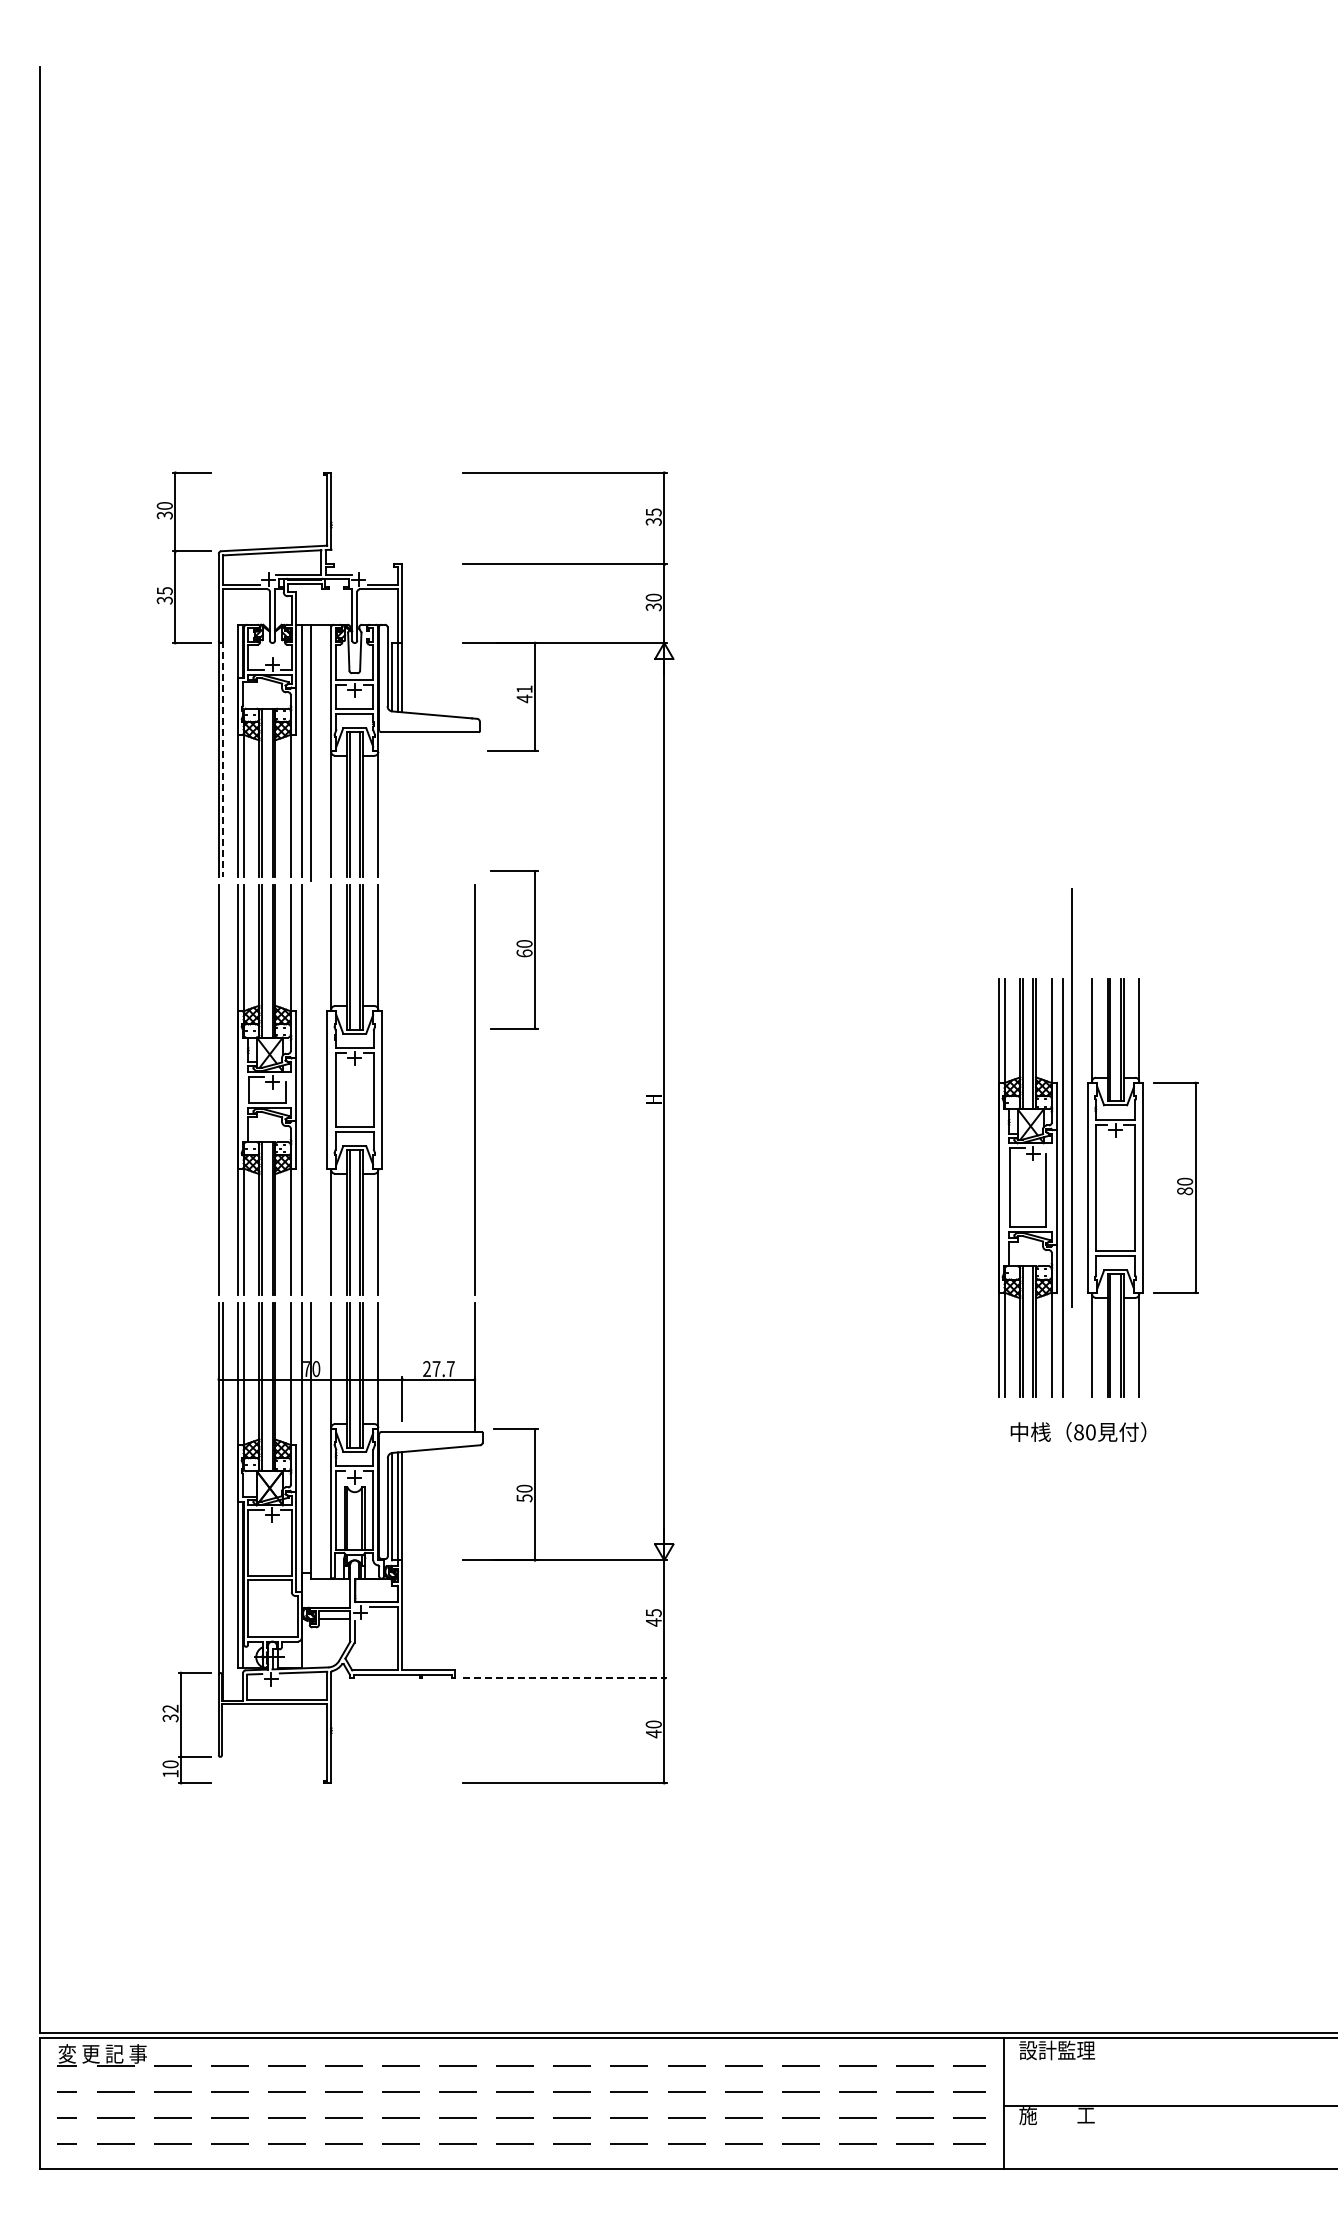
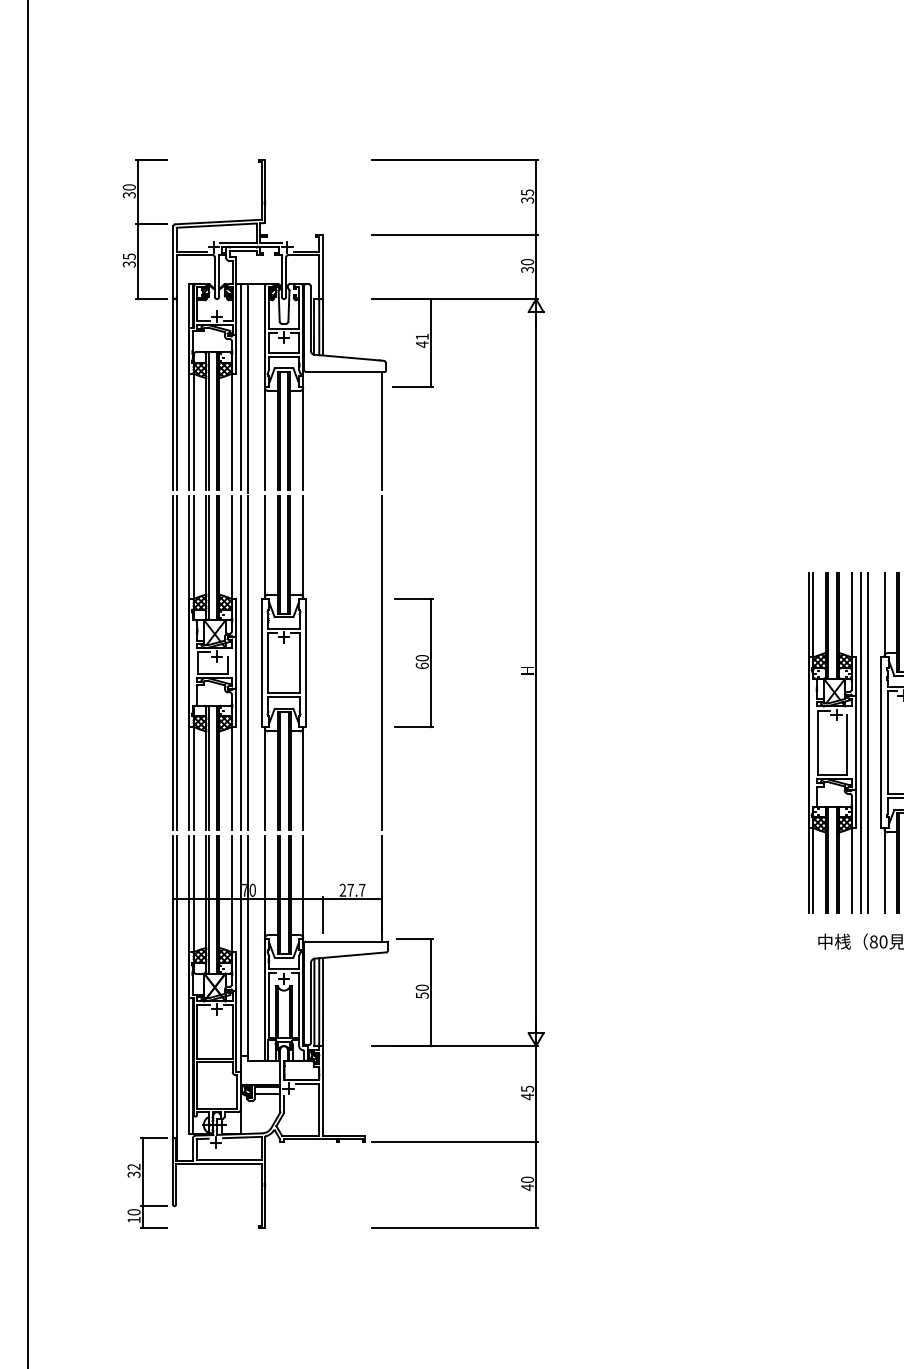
line: (223, 759) -> (177, 393), dashed -> solid
line: (474, 804) -> (381, 430), added
part: (514, 949) -> (414, 662), moved
line: (223, 1089) -> (177, 662), added
line: (311, 1089) -> (248, 662), added
line: (1071, 1097) -> (867, 742), moved
line: (565, 1678) -> (455, 1142), dashed -> solid

